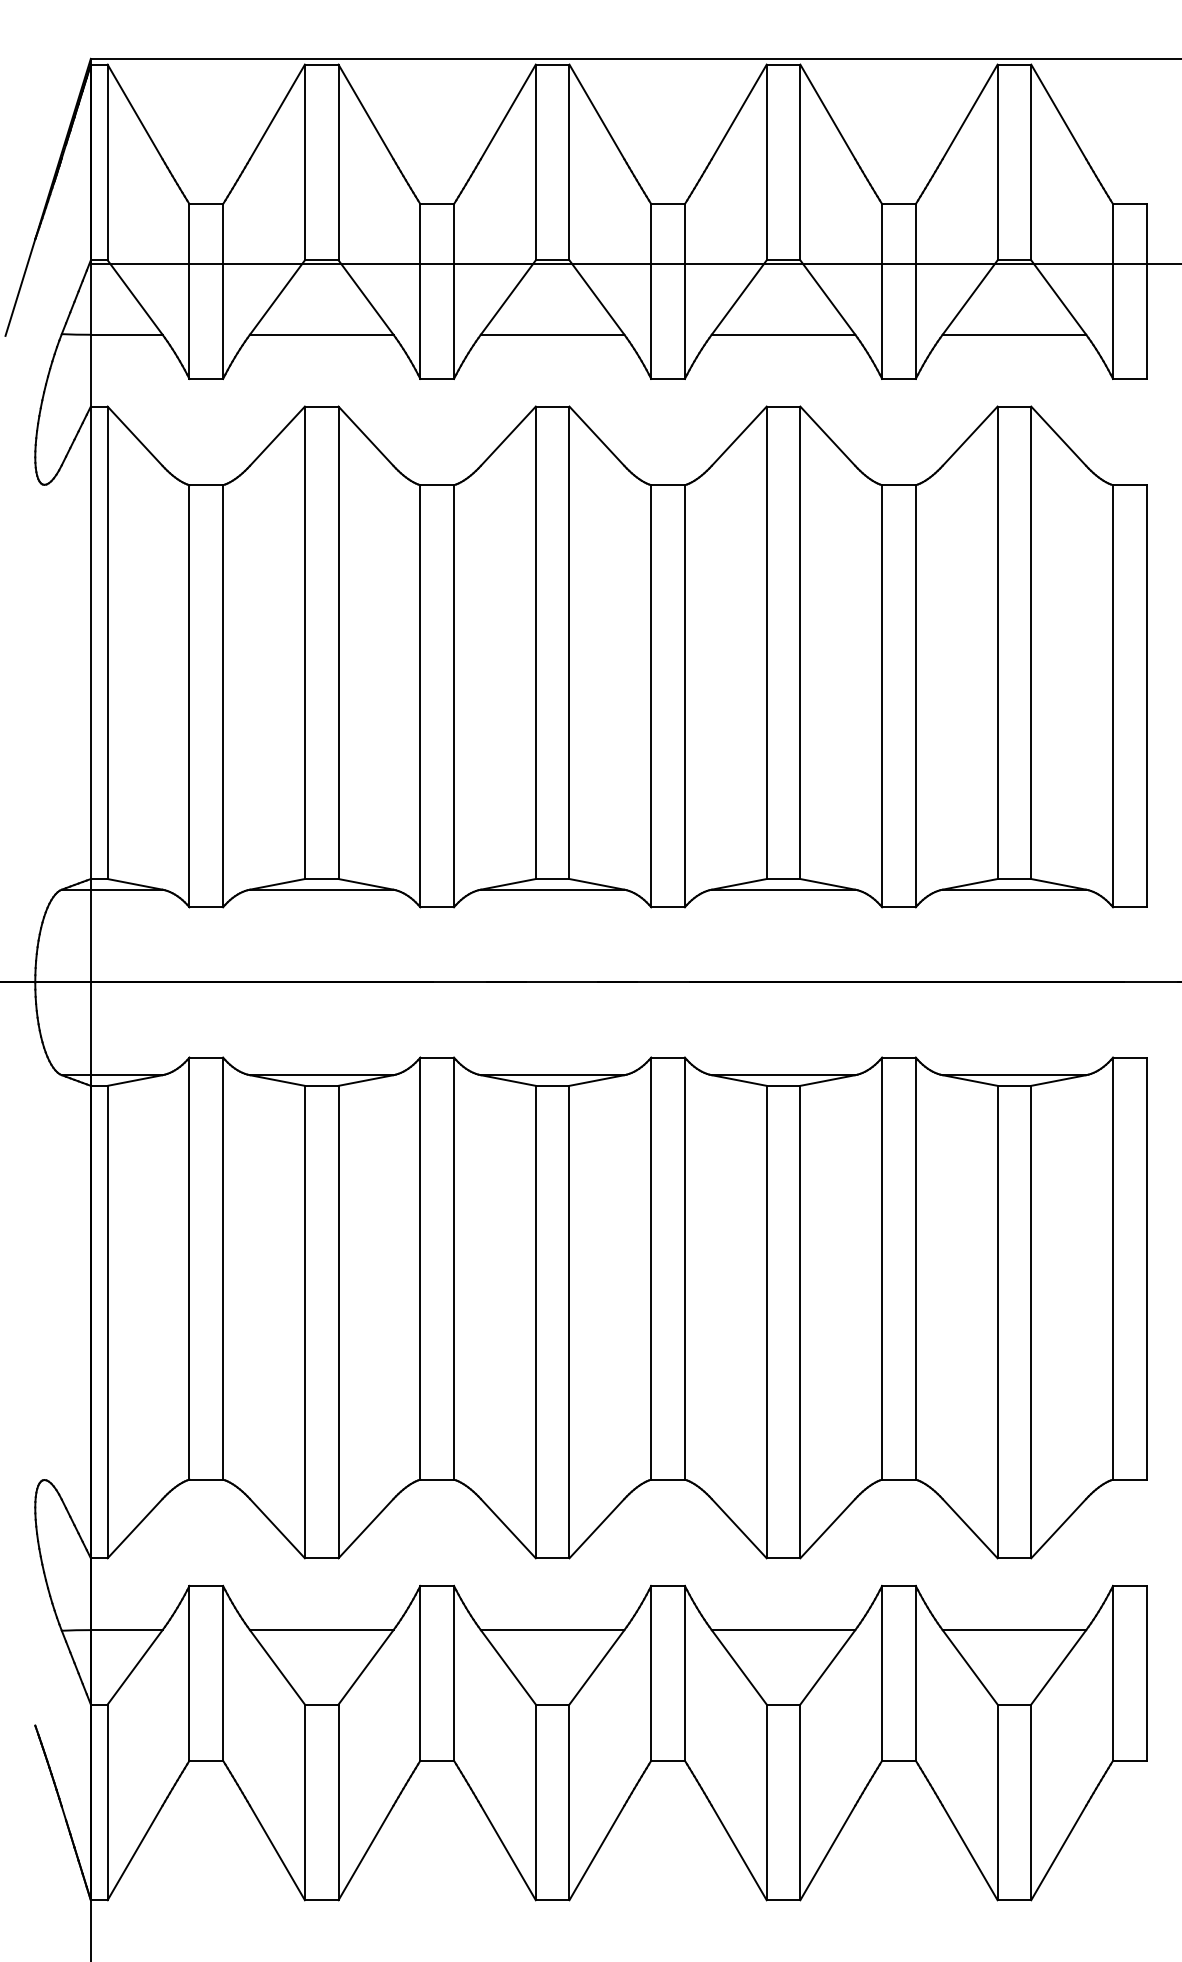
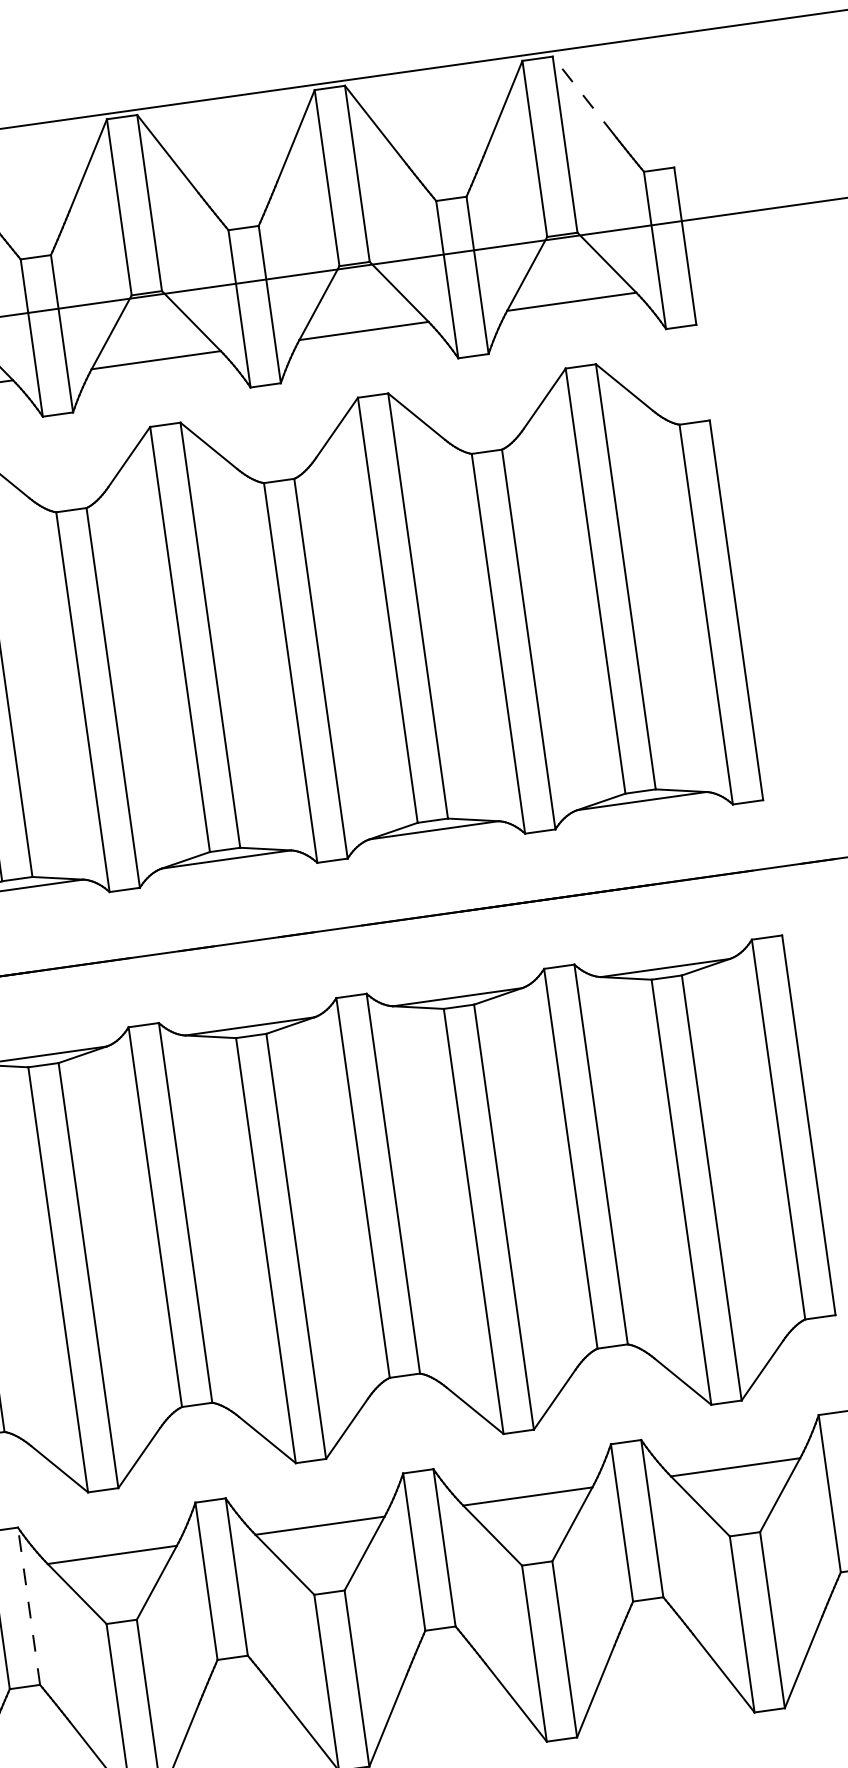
line: (1058, 111) -> (583, 95), solid -> dashed
line: (223, 1672) -> (29, 1605), solid -> dashed

